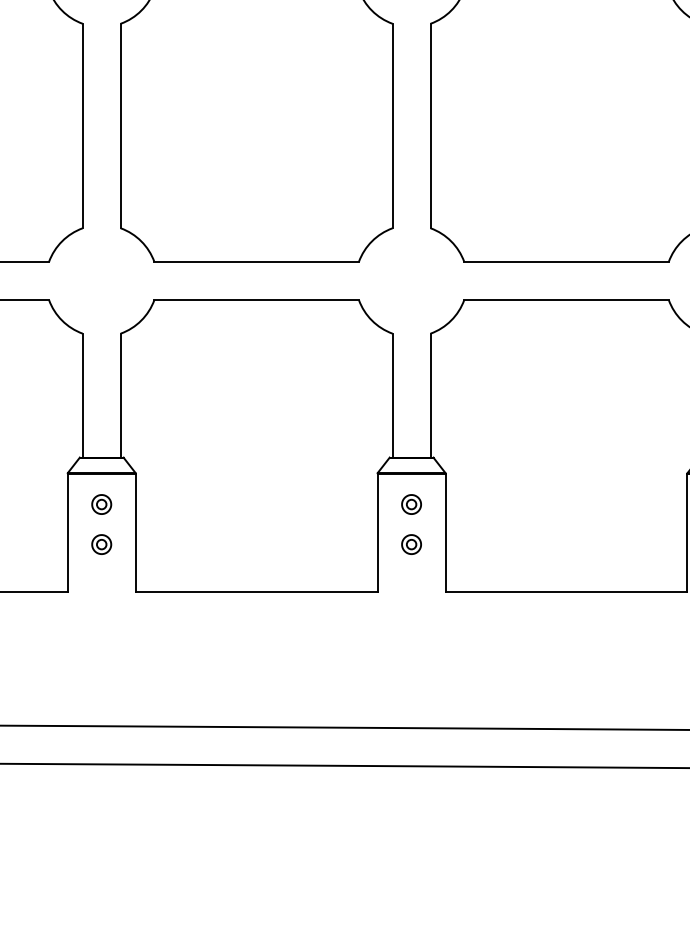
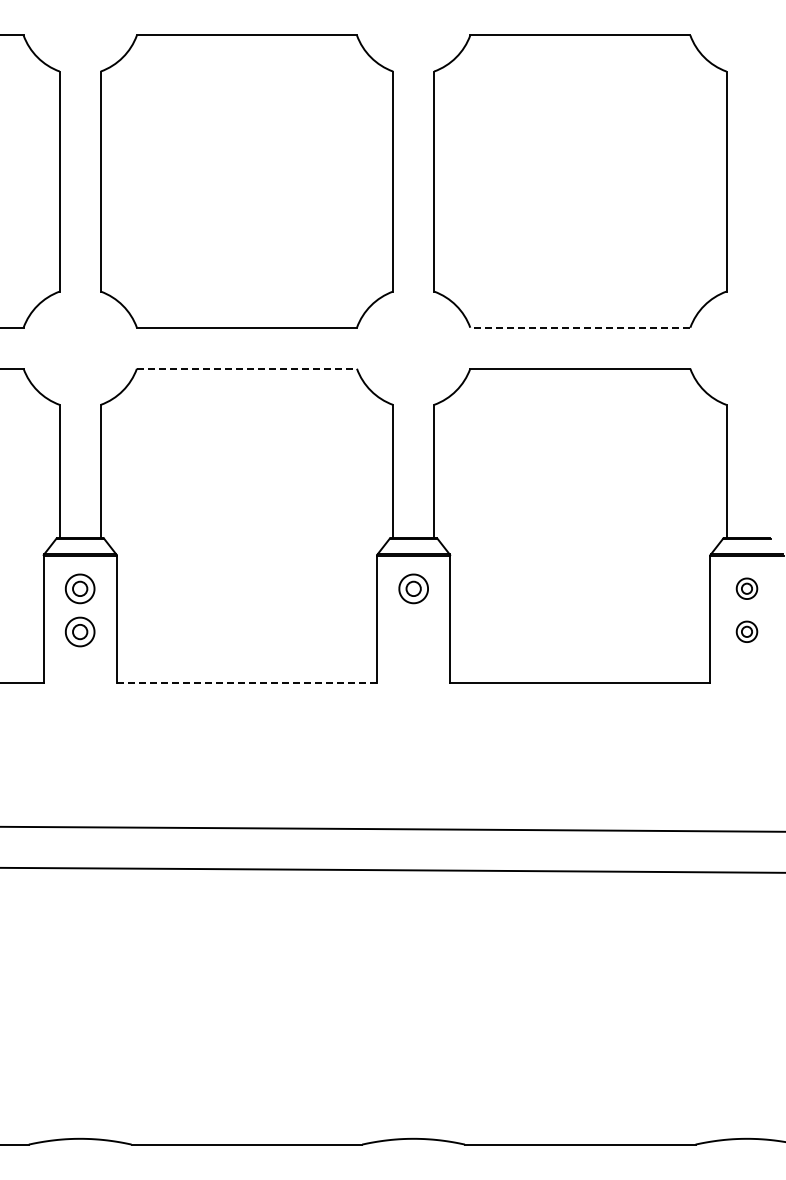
line: (565, 261) -> (579, 327), solid -> dashed
line: (257, 299) -> (247, 368), solid -> dashed
part: (101, 504) -> (80, 588), size x1.4
part: (411, 504) -> (413, 588), size x1.4
part: (101, 544) -> (80, 631), size x1.4
part: (411, 544) -> (413, 631), removed
line: (256, 592) -> (246, 683), solid -> dashed

